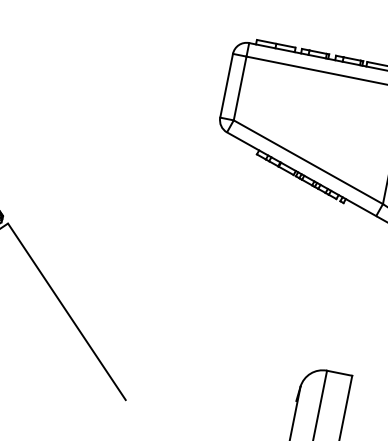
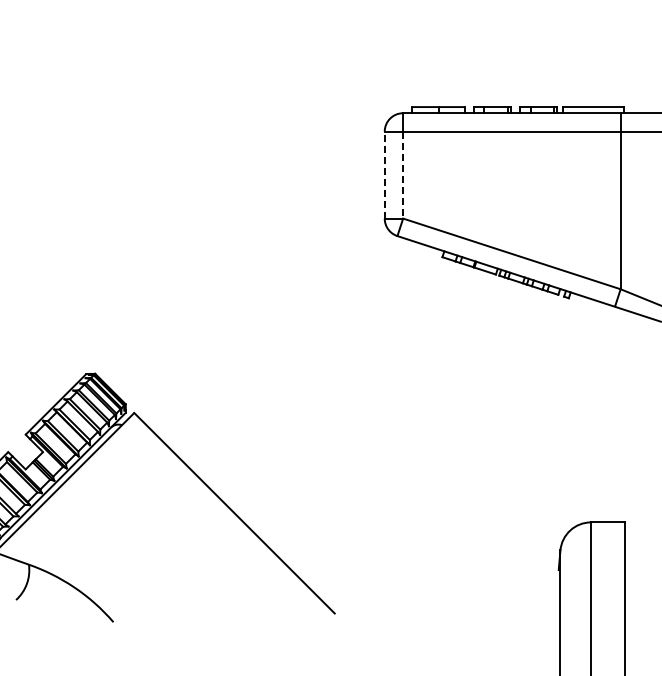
line: (226, 85) -> (384, 174), solid -> dashed
line: (240, 88) -> (403, 175), solid -> dashed

